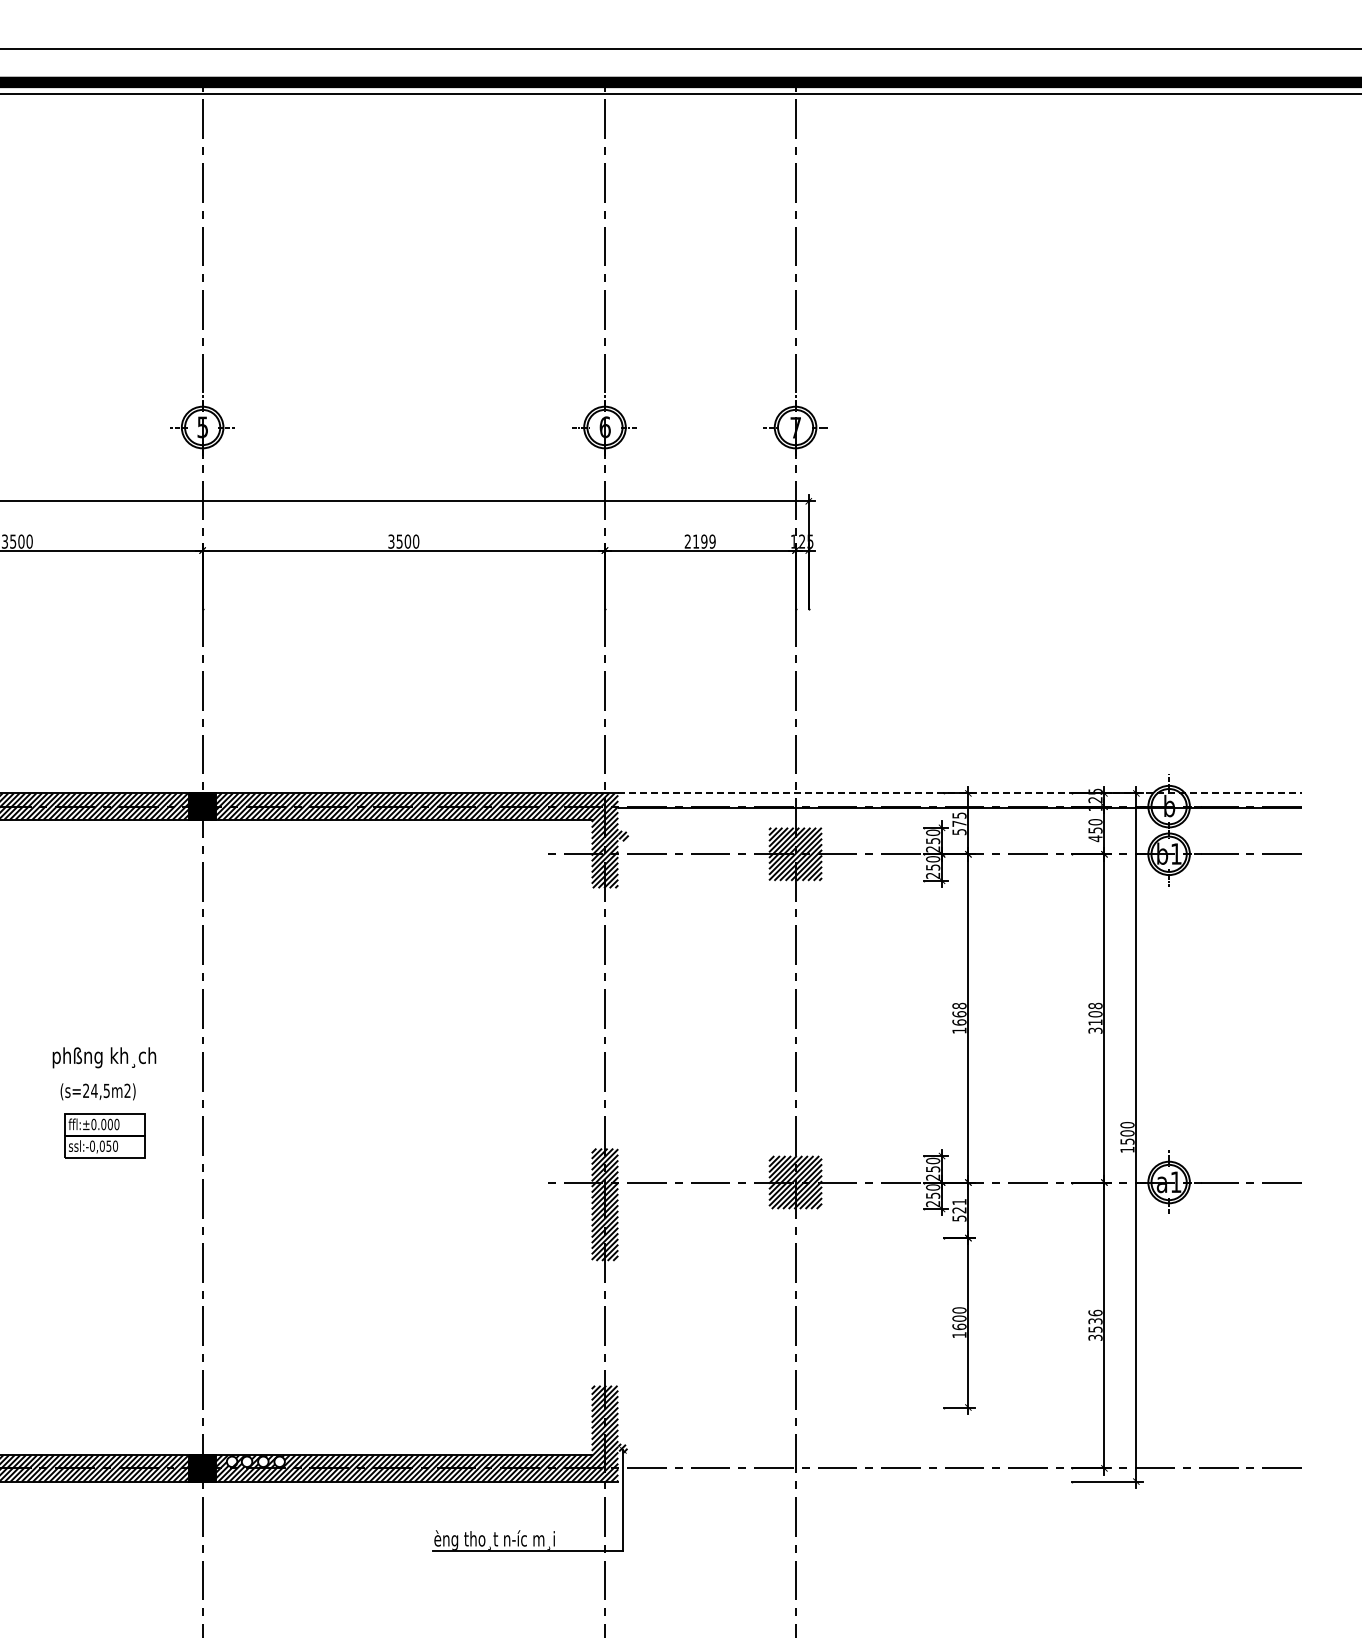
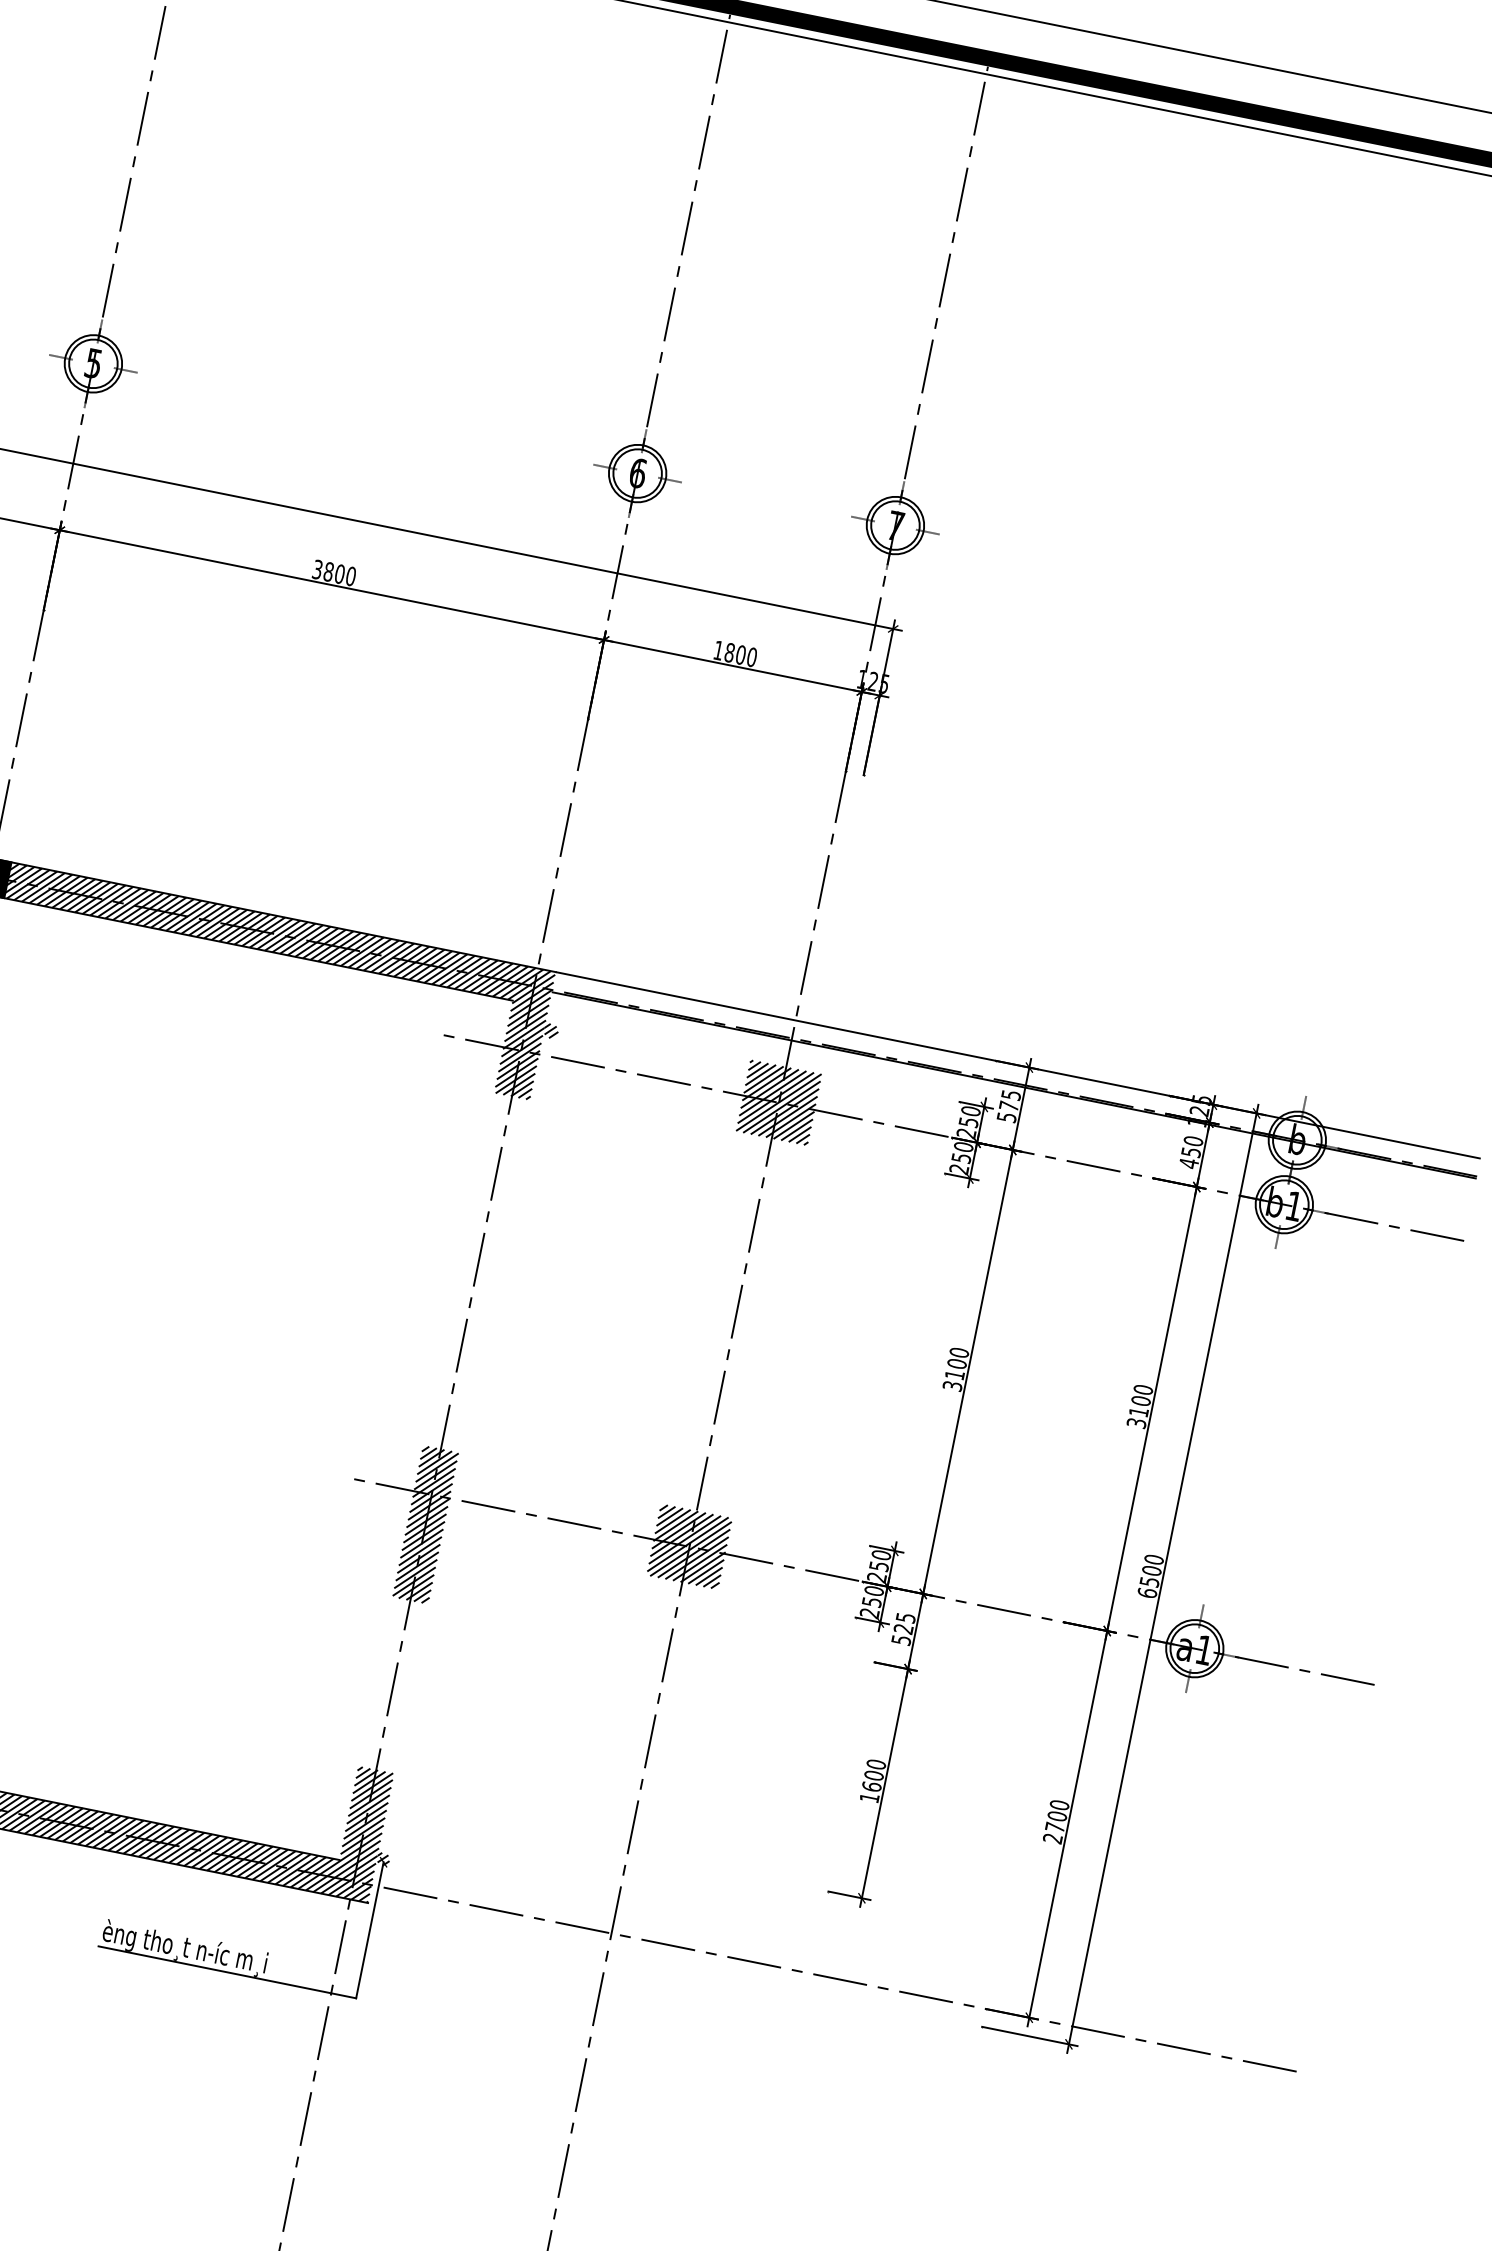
text: (399, 541) -> (328, 571), 3500 -> 3800
text: (699, 541) -> (734, 653), 2199 -> 1800
line: (960, 793) -> (1018, 1065), dashed -> solid
text: (1095, 1005) -> (1143, 1389), 3108 -> 3100
text: (959, 1017) -> (956, 1368), 1668 -> 3100
text: (1127, 1149) -> (1147, 1592), 1500 -> 6500
text: (959, 1202) -> (905, 1618), 521 -> 525
text: (1095, 1324) -> (1056, 1820), 3536 -> 2700

